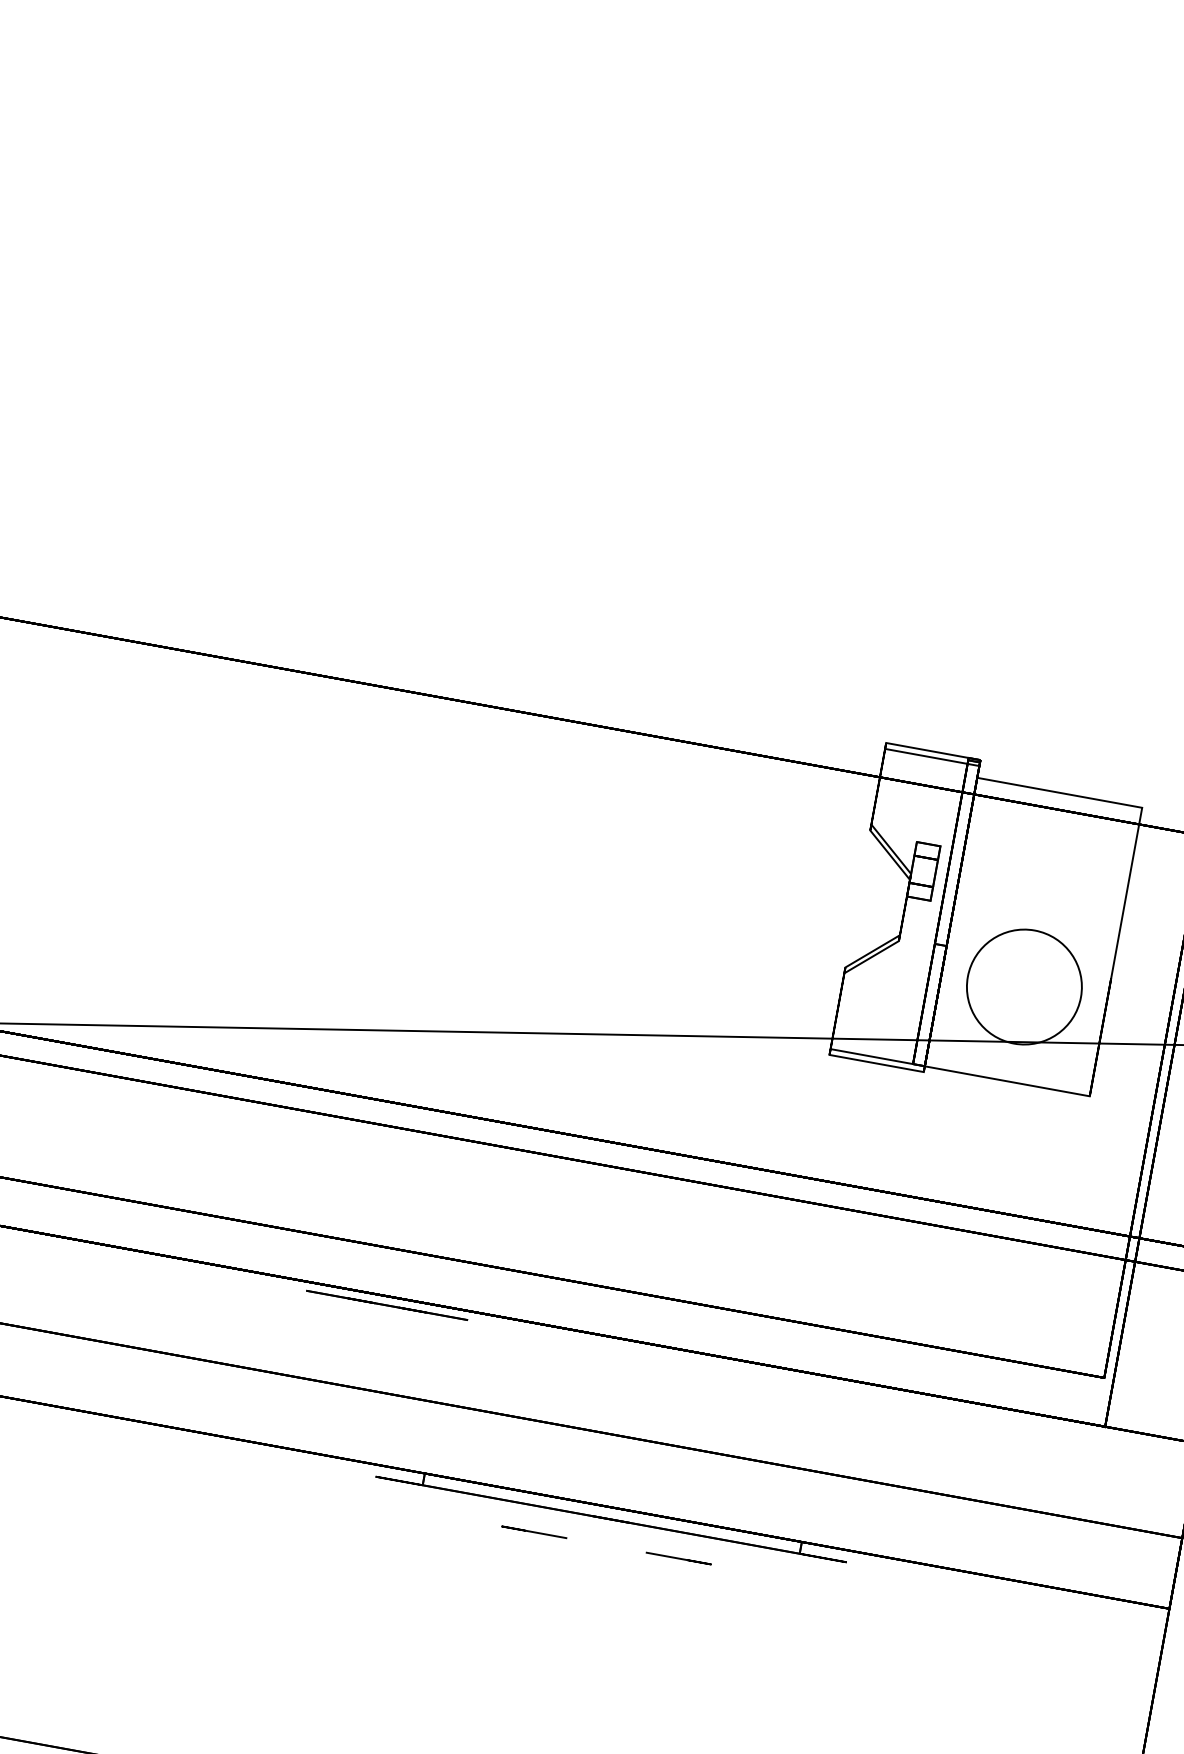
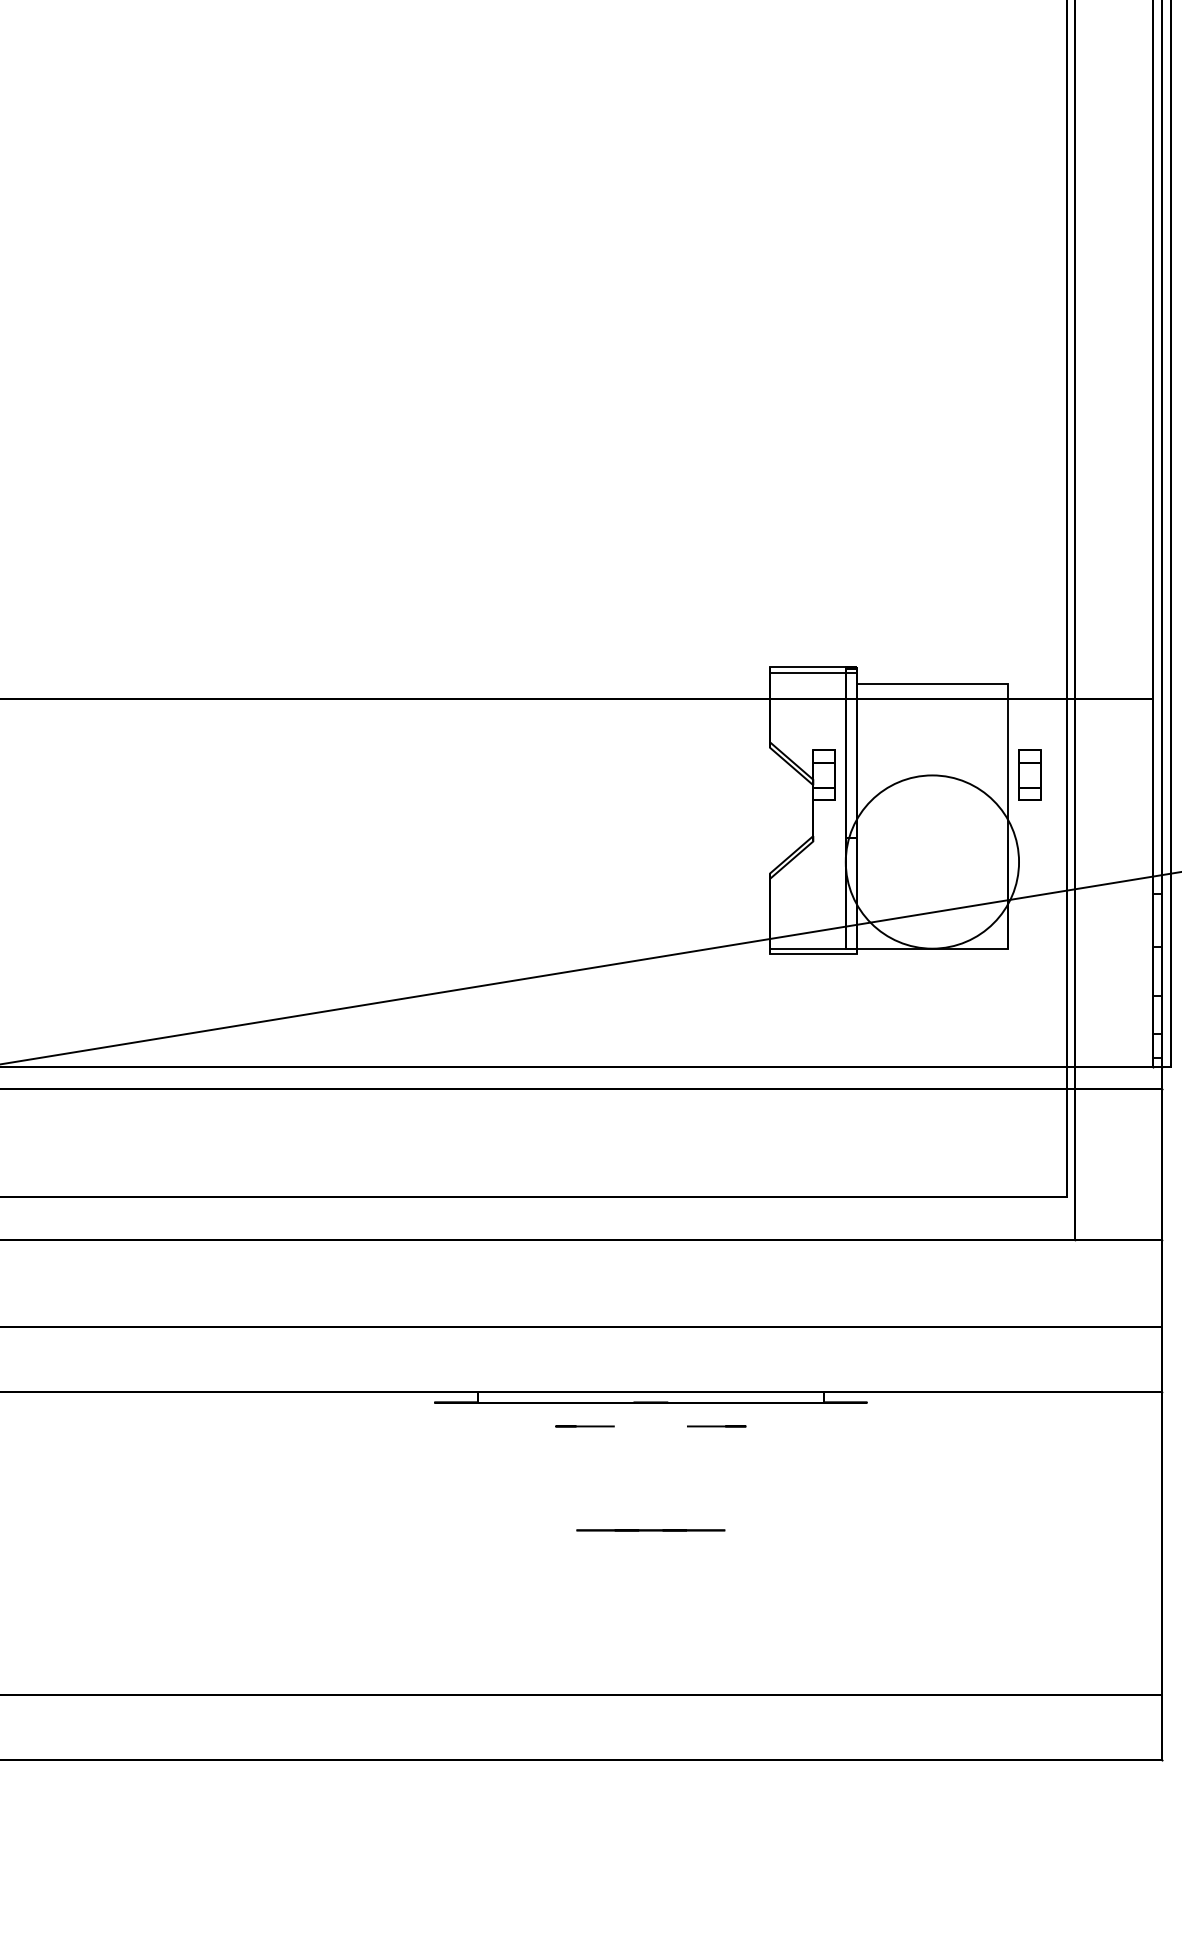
part: (1147, 910) -> (1029, 774), added
circle: (1024, 986) -> (932, 861), size x1.67
line: (386, 1305) -> (650, 1530), moved

